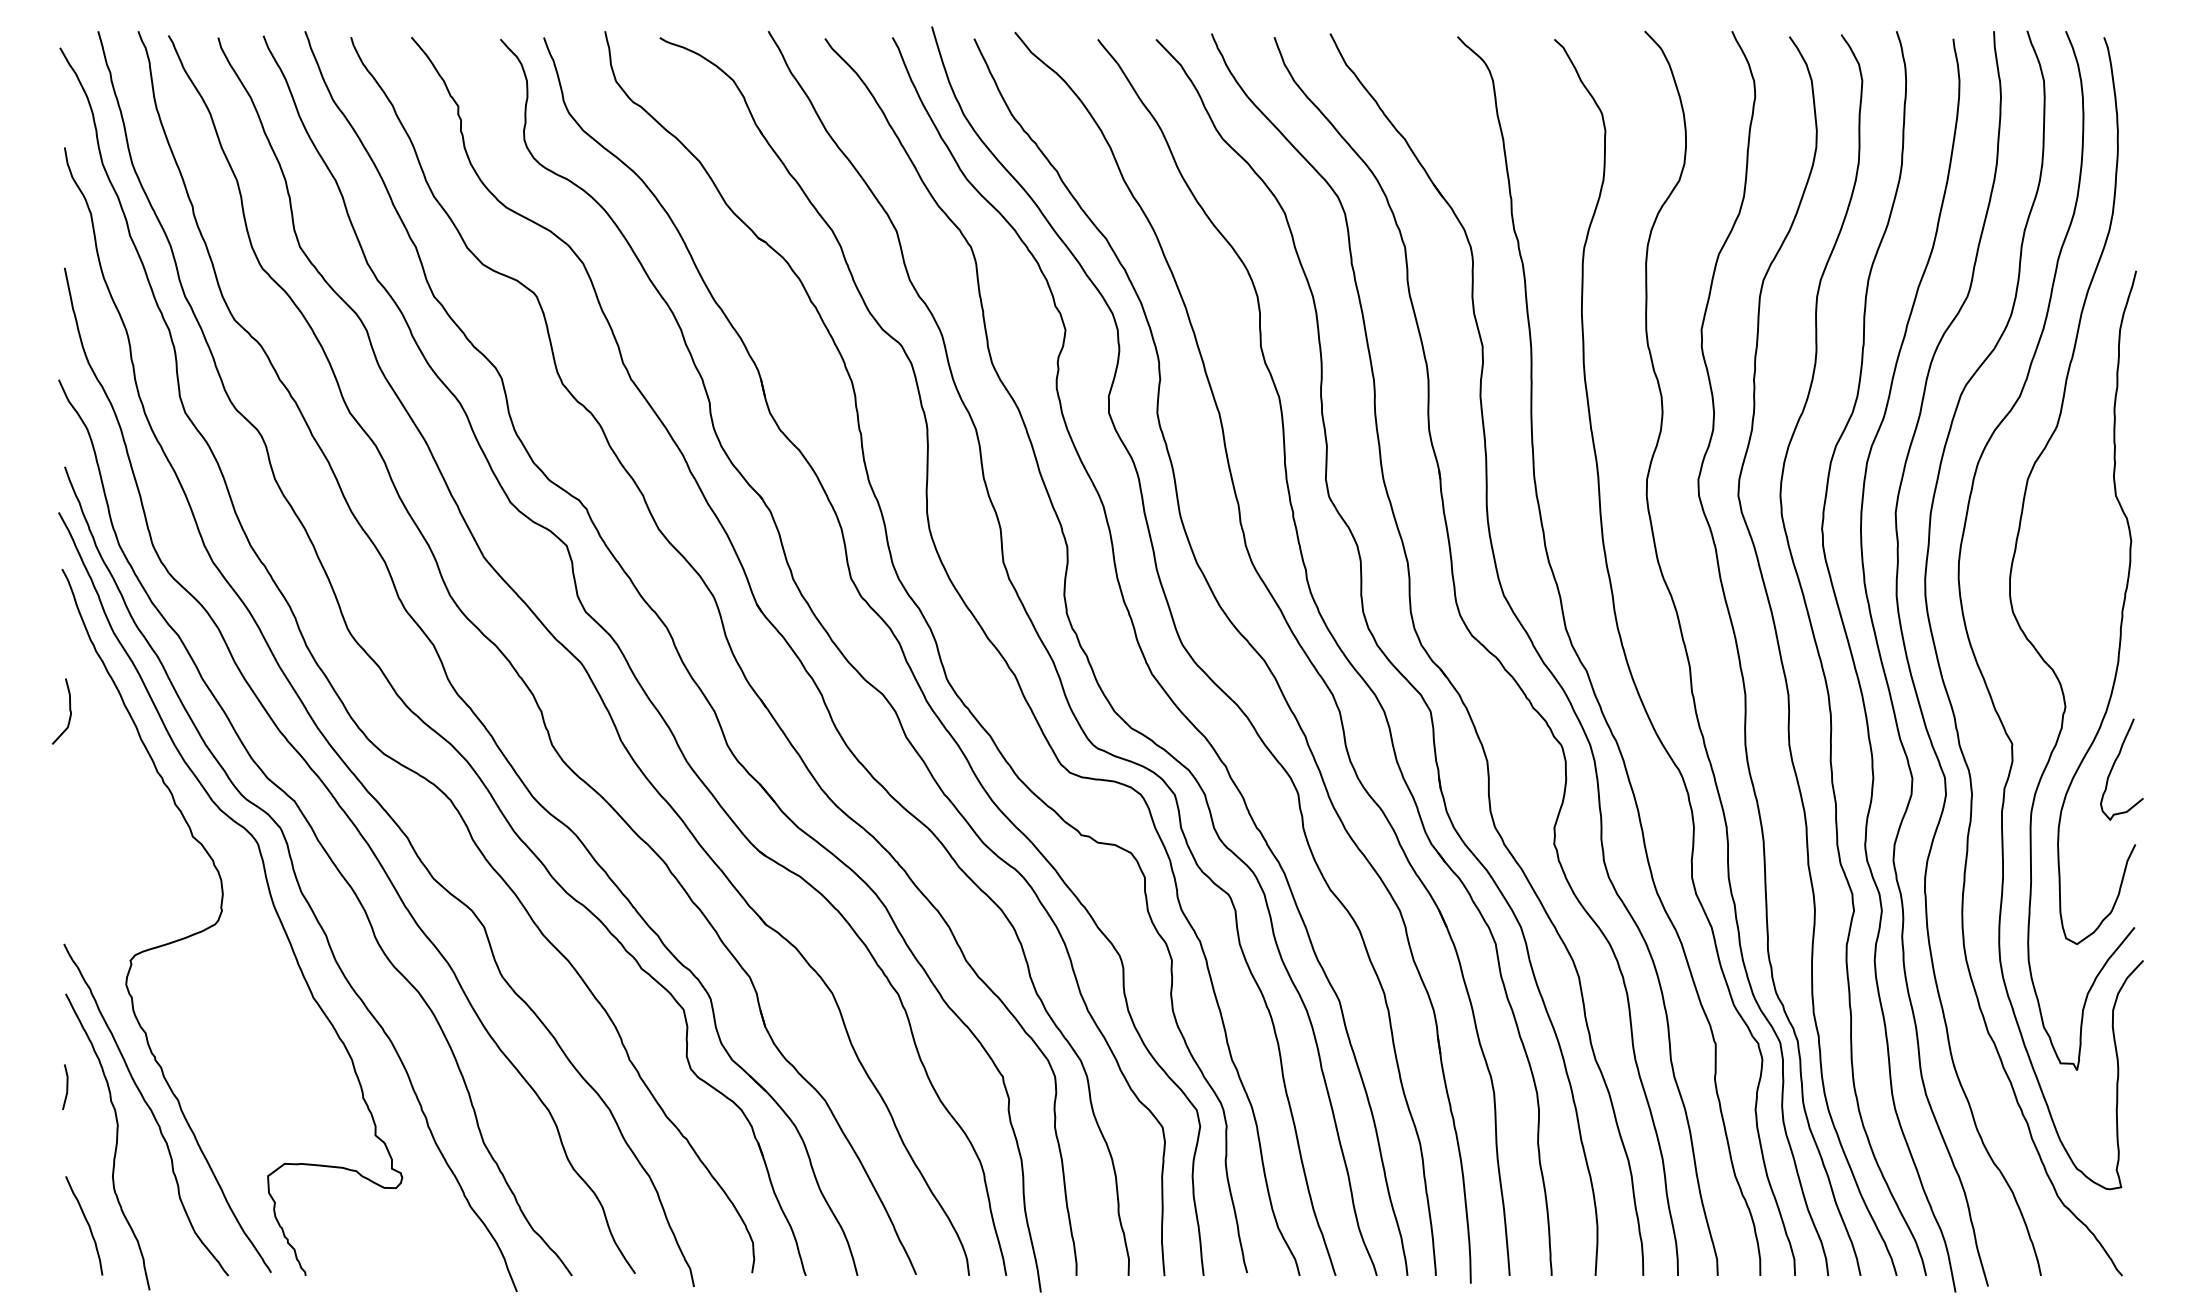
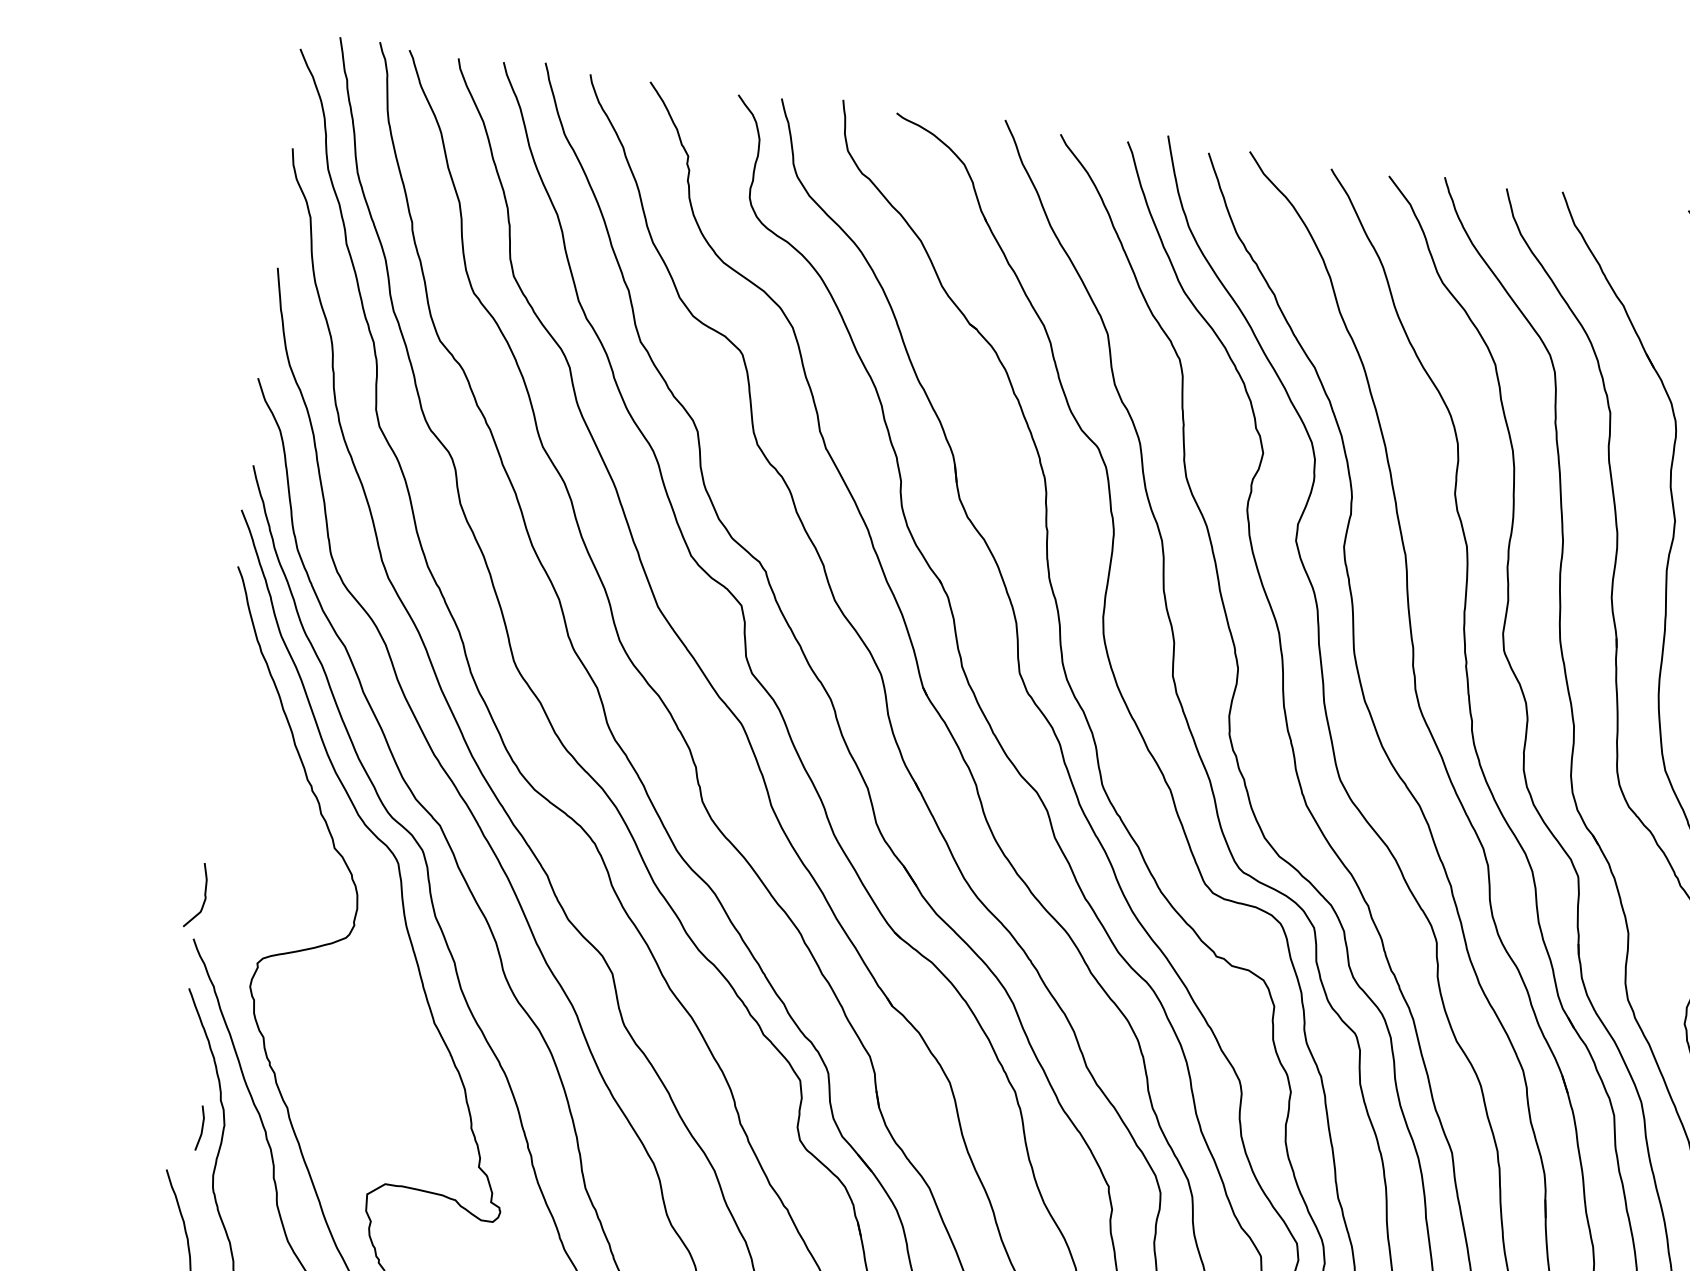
curve: (69, 711) -> (204, 896), moved
line: (66, 1086) -> (201, 1127), moved

